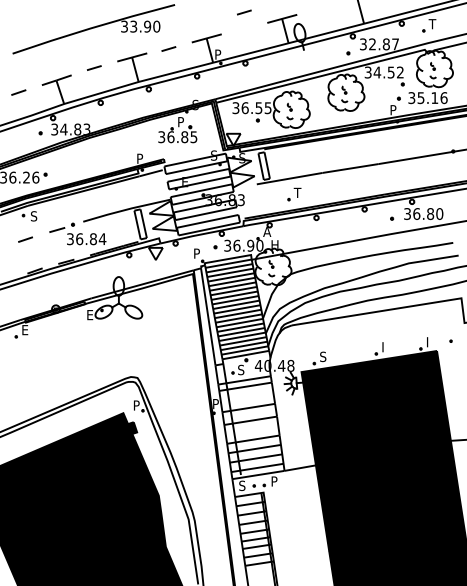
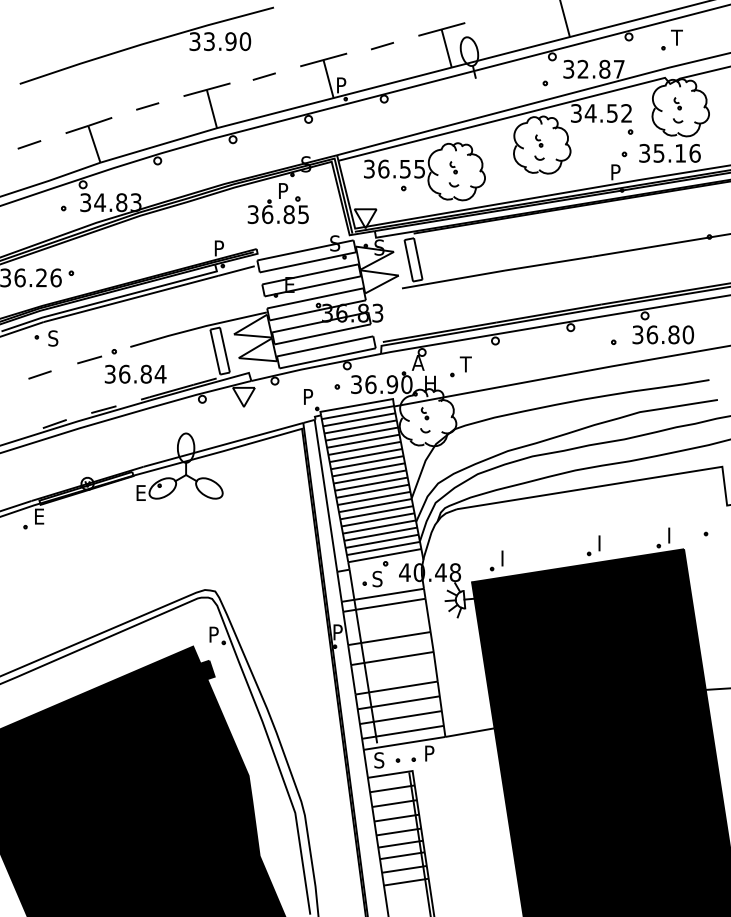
line: (244, 12) -> (382, 46), moved
part: (294, 194) -> (460, 366), moved
text: (323, 356) -> (506, 557), S -> I

